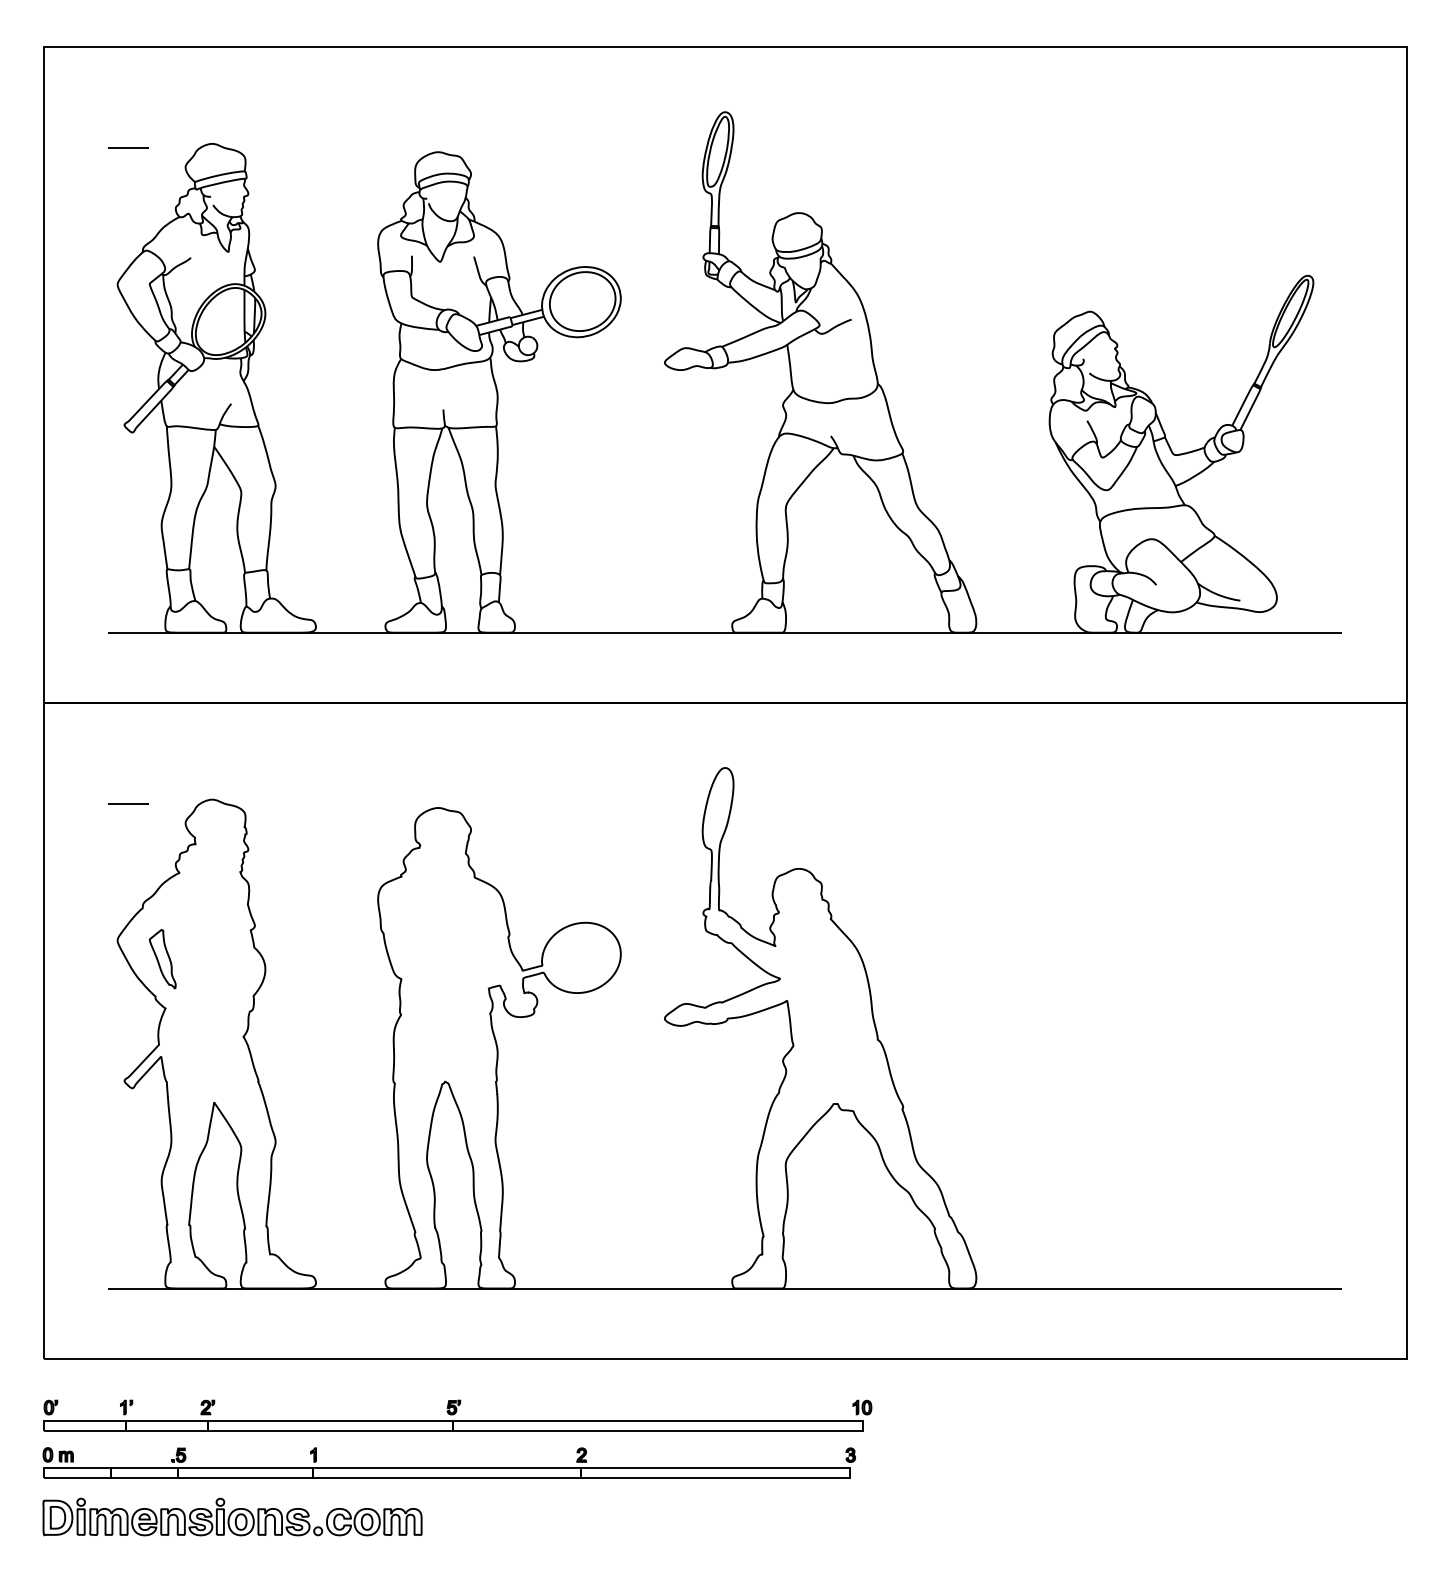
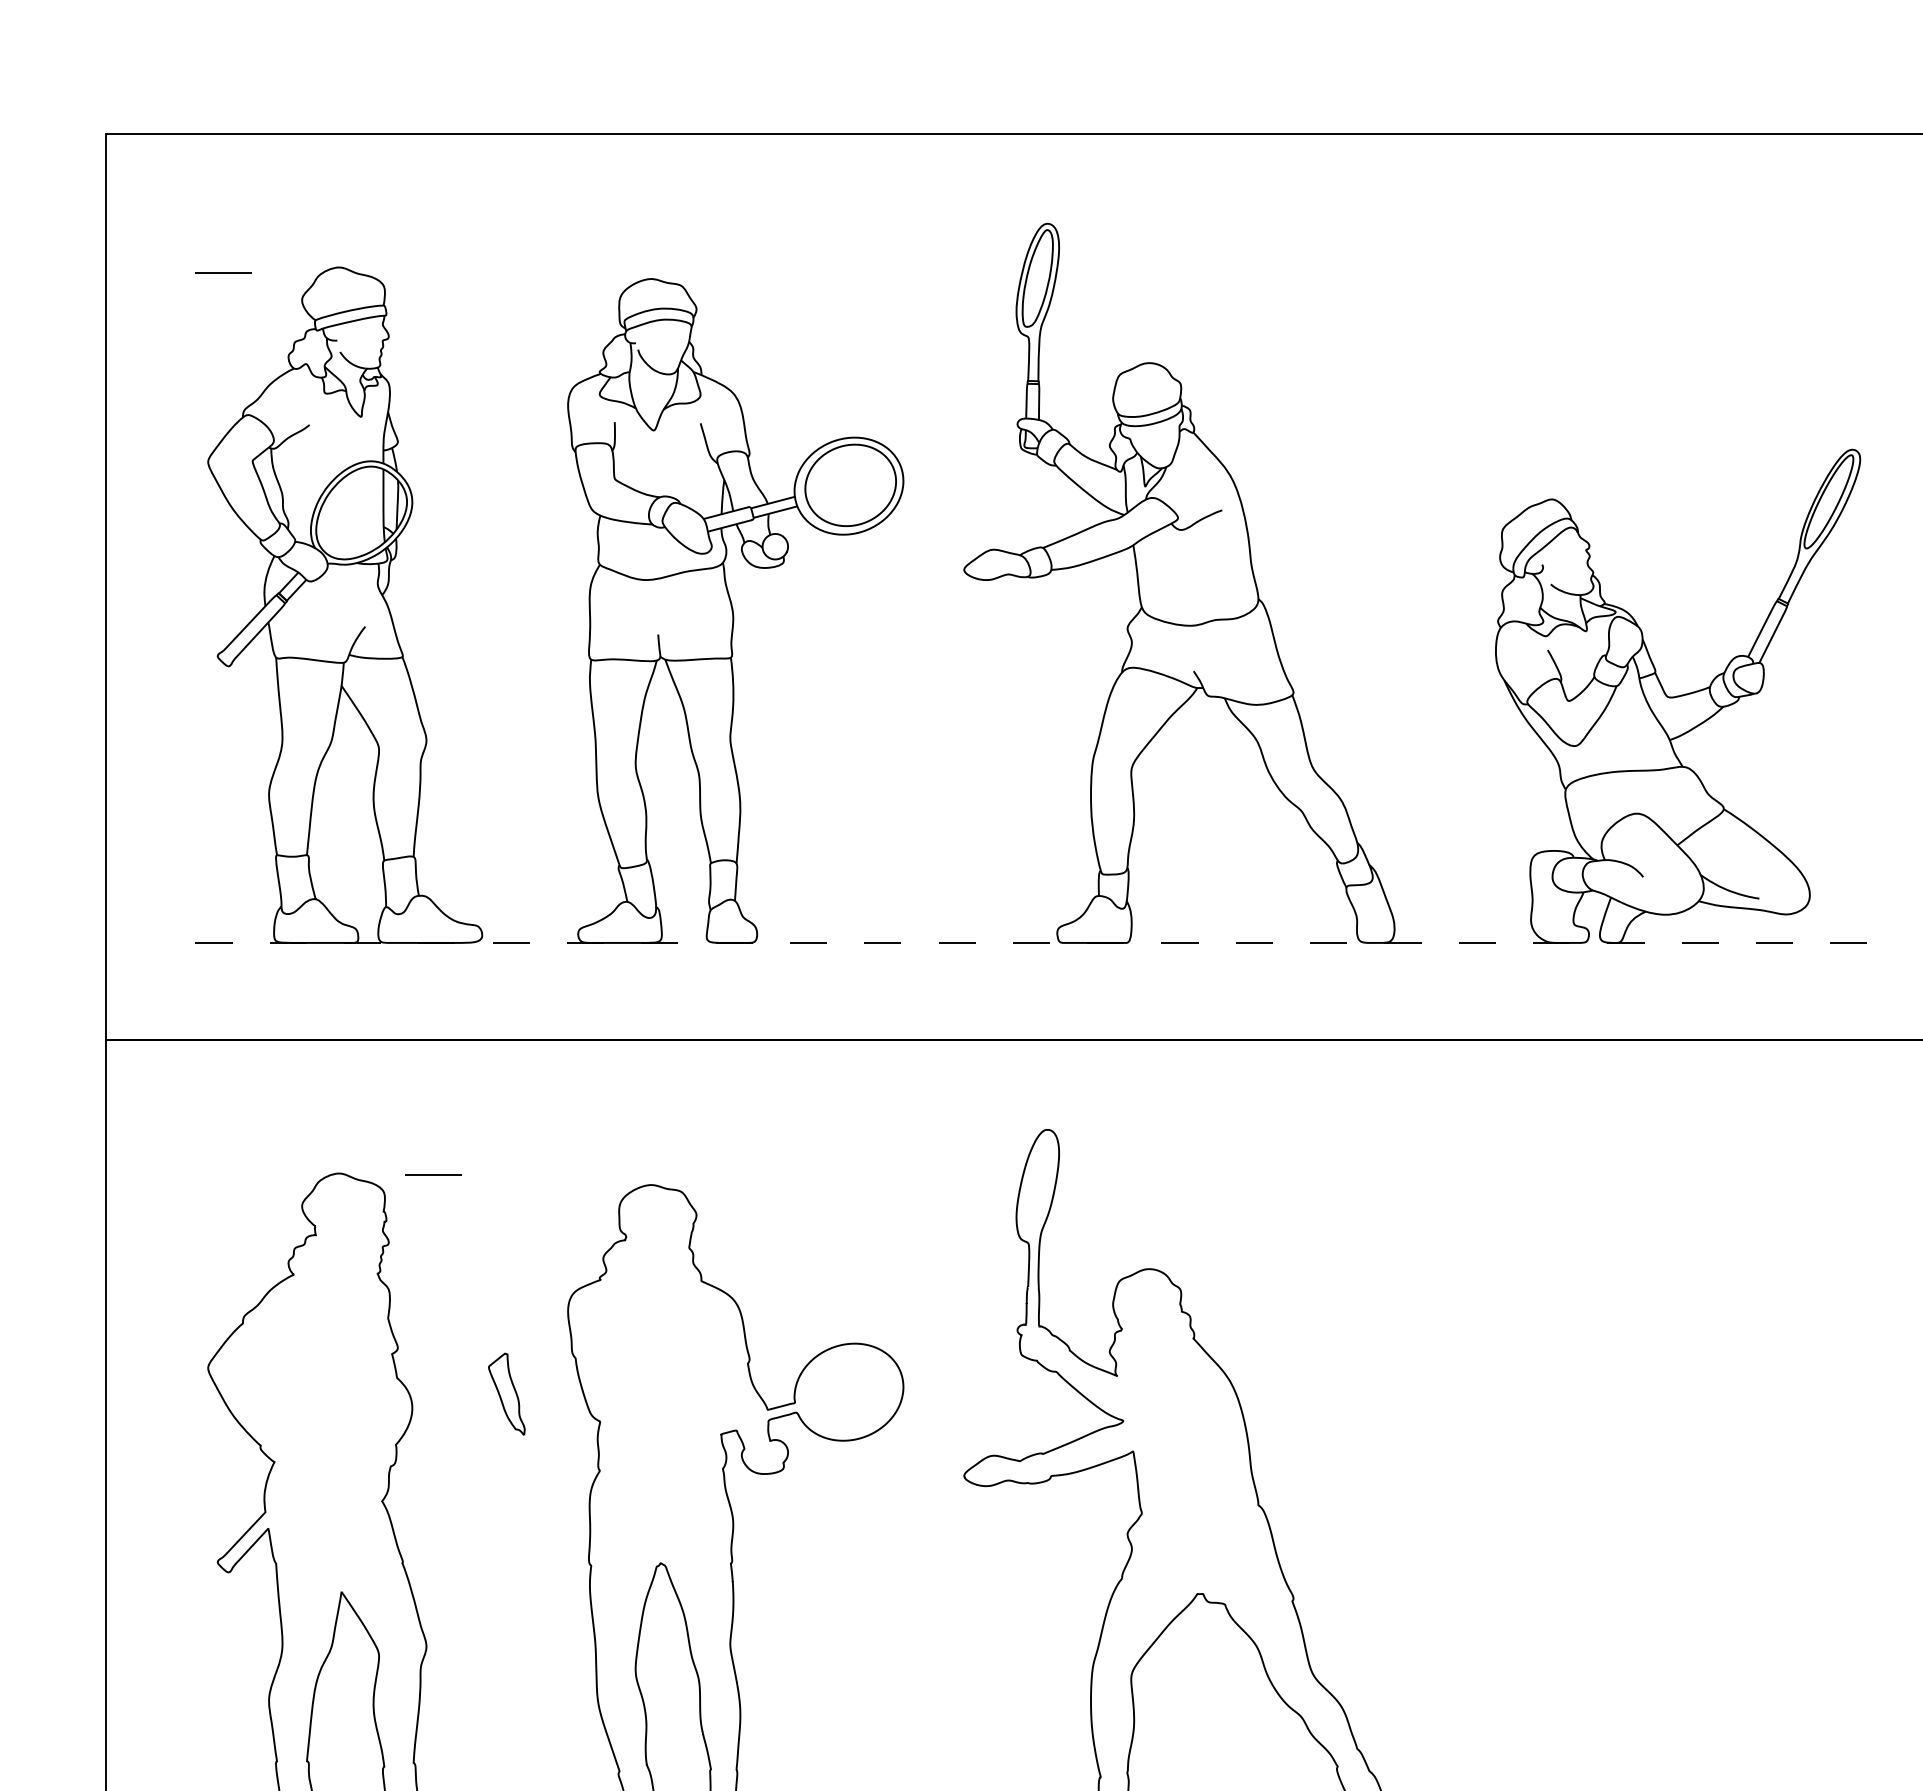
line: (725, 632) -> (1048, 942), solid -> dashed
line: (128, 803) -> (433, 1174), moved
part: (162, 959) -> (506, 1394), moved

